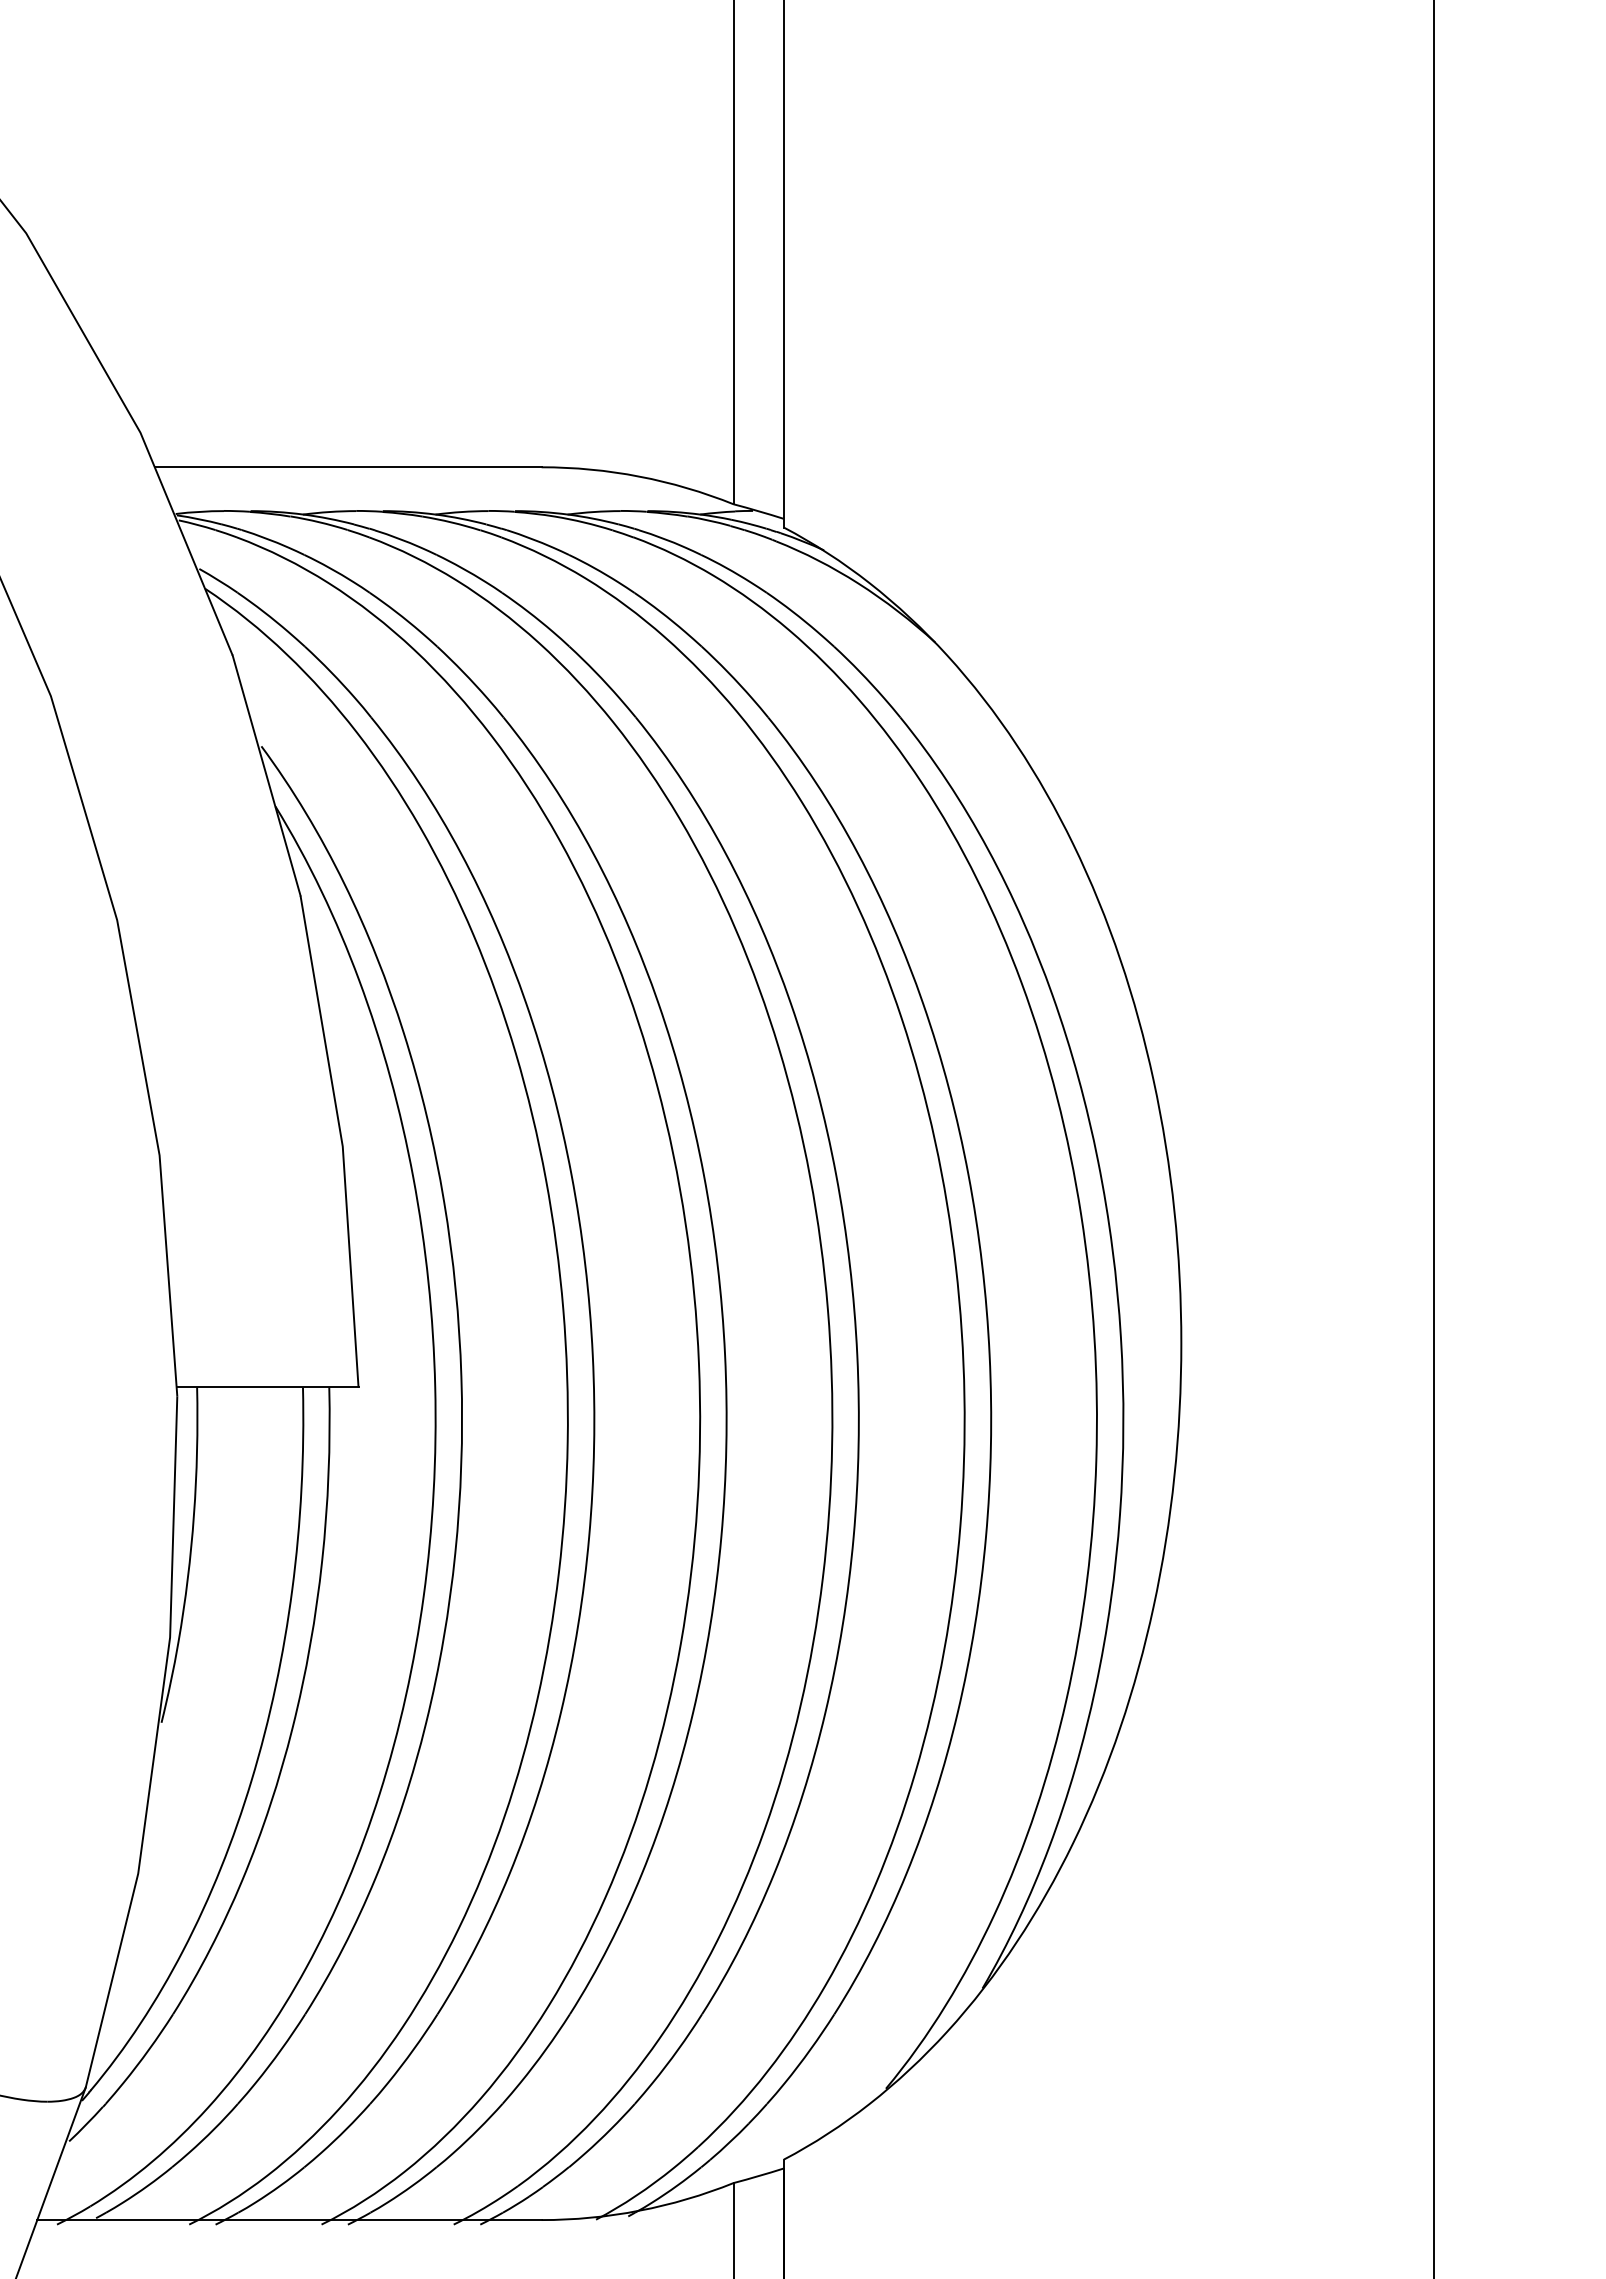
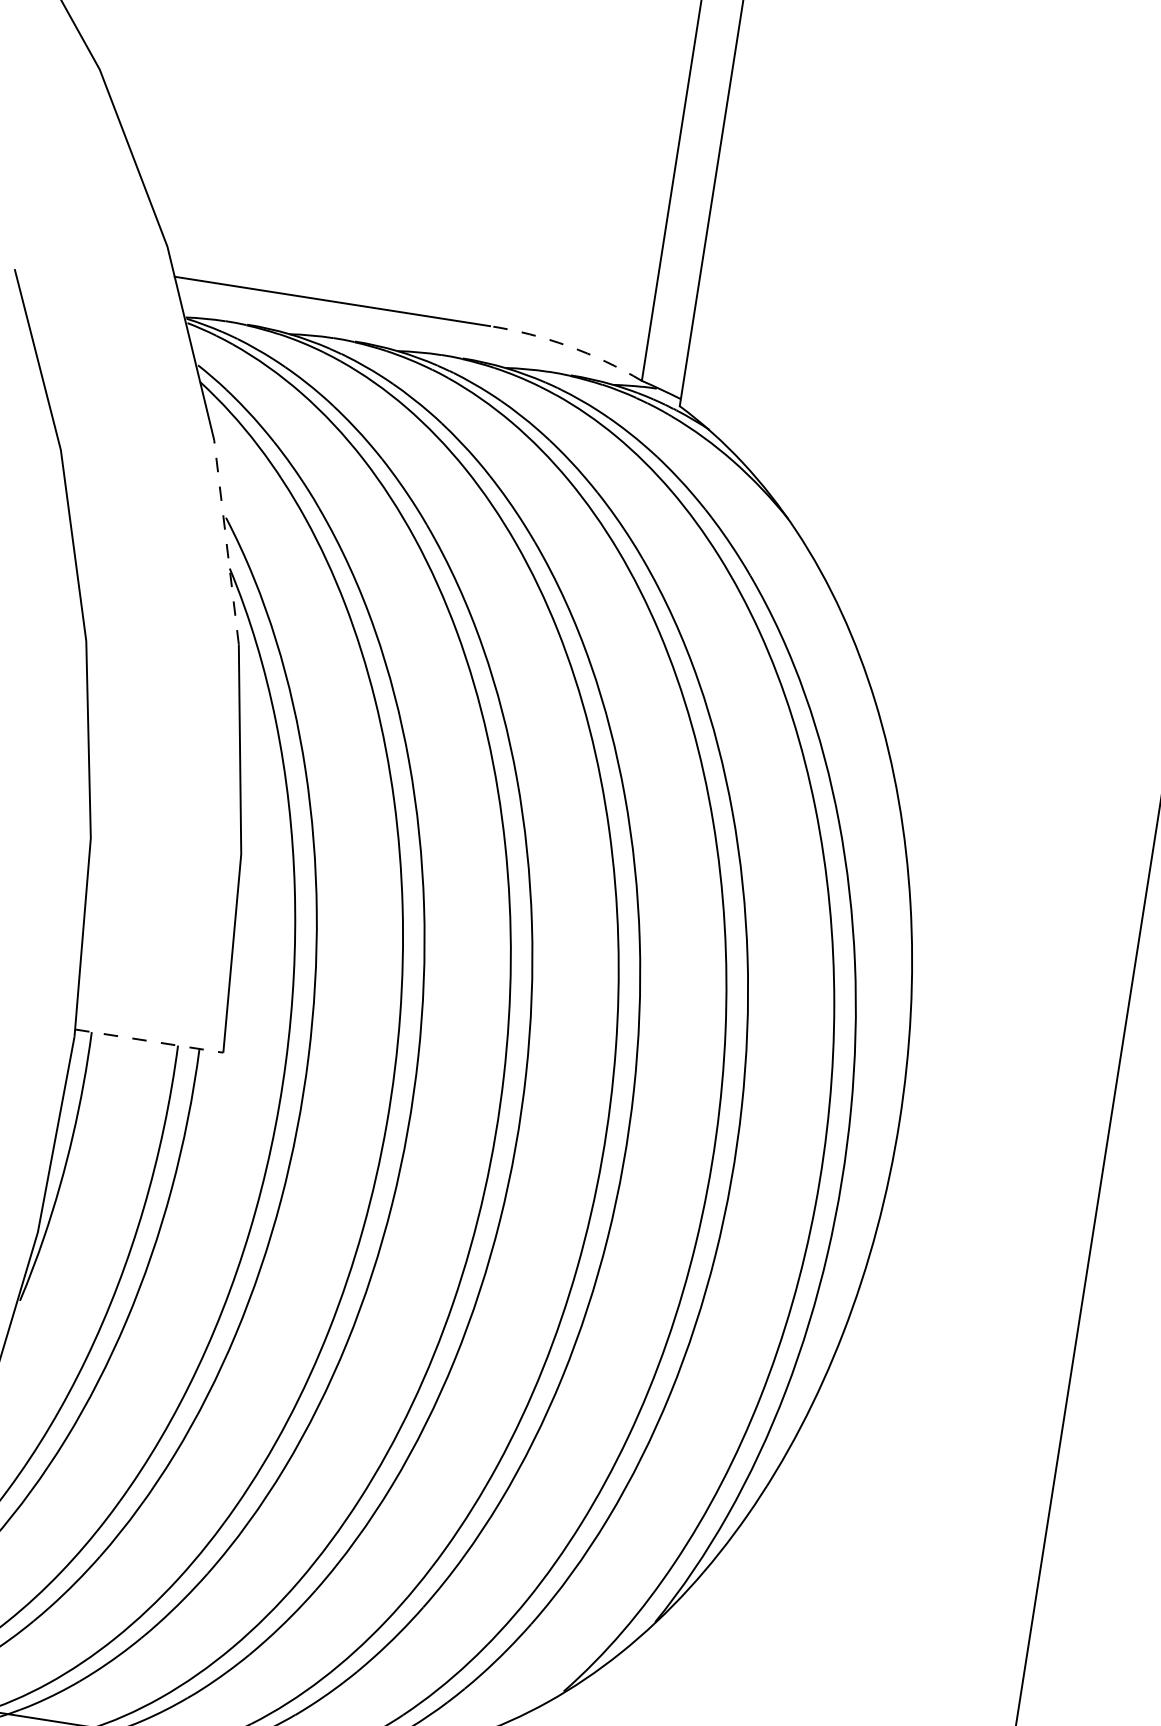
arc: (639, 476) -> (568, 346), solid -> dashed
line: (266, 775) -> (226, 542), solid -> dashed
line: (267, 1387) -> (149, 1041), solid -> dashed

